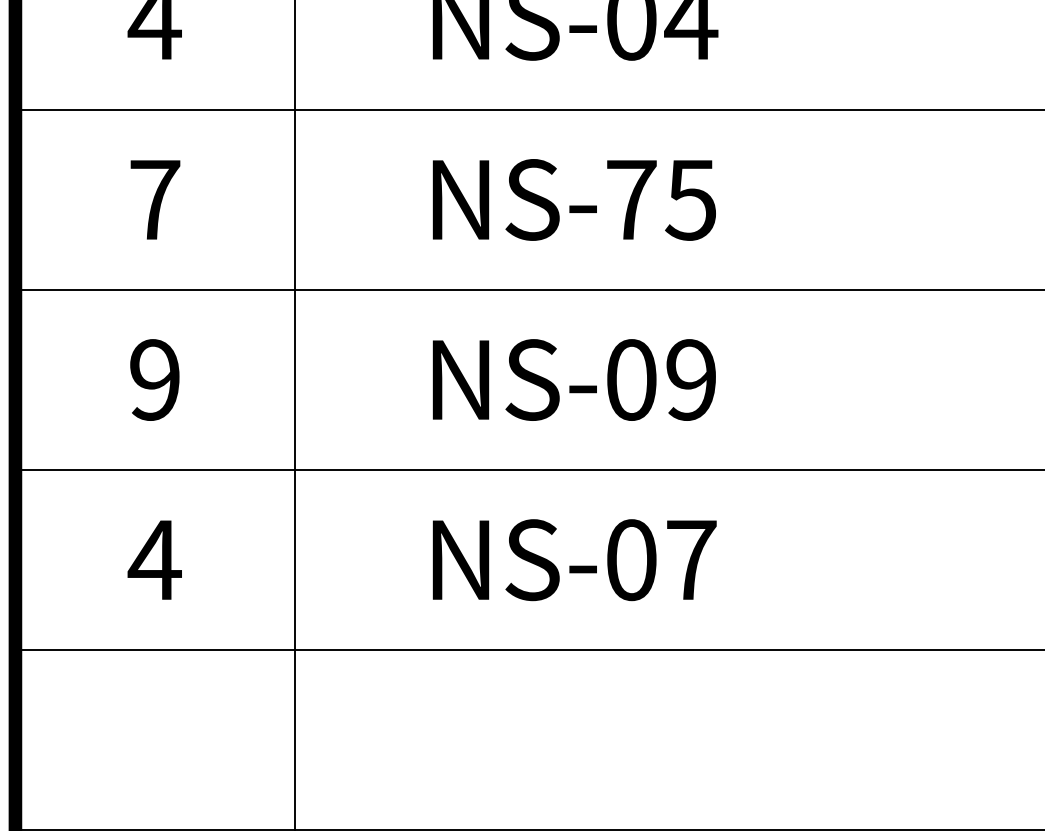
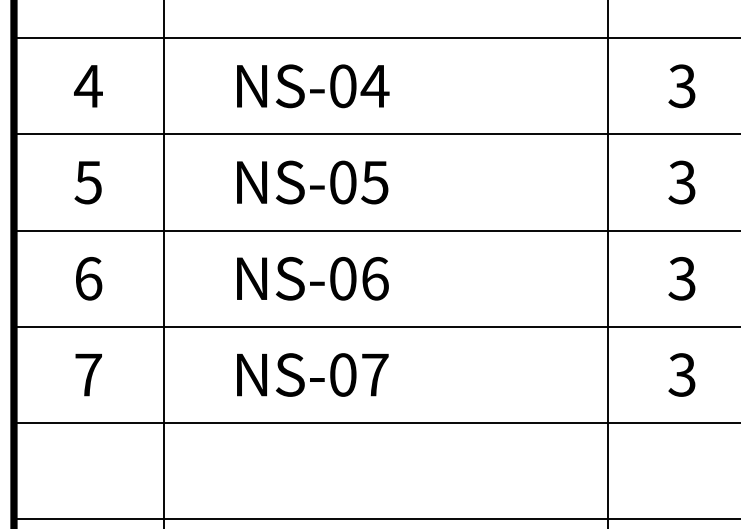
text: (153, 199) -> (87, 182), 7 -> 5
text: (632, 199) -> (343, 182), NS-75 -> NS-05
text: (154, 379) -> (88, 278), 9 -> 6
text: (692, 379) -> (375, 278), NS-09 -> NS-06
text: (154, 559) -> (88, 374), 4 -> 7

